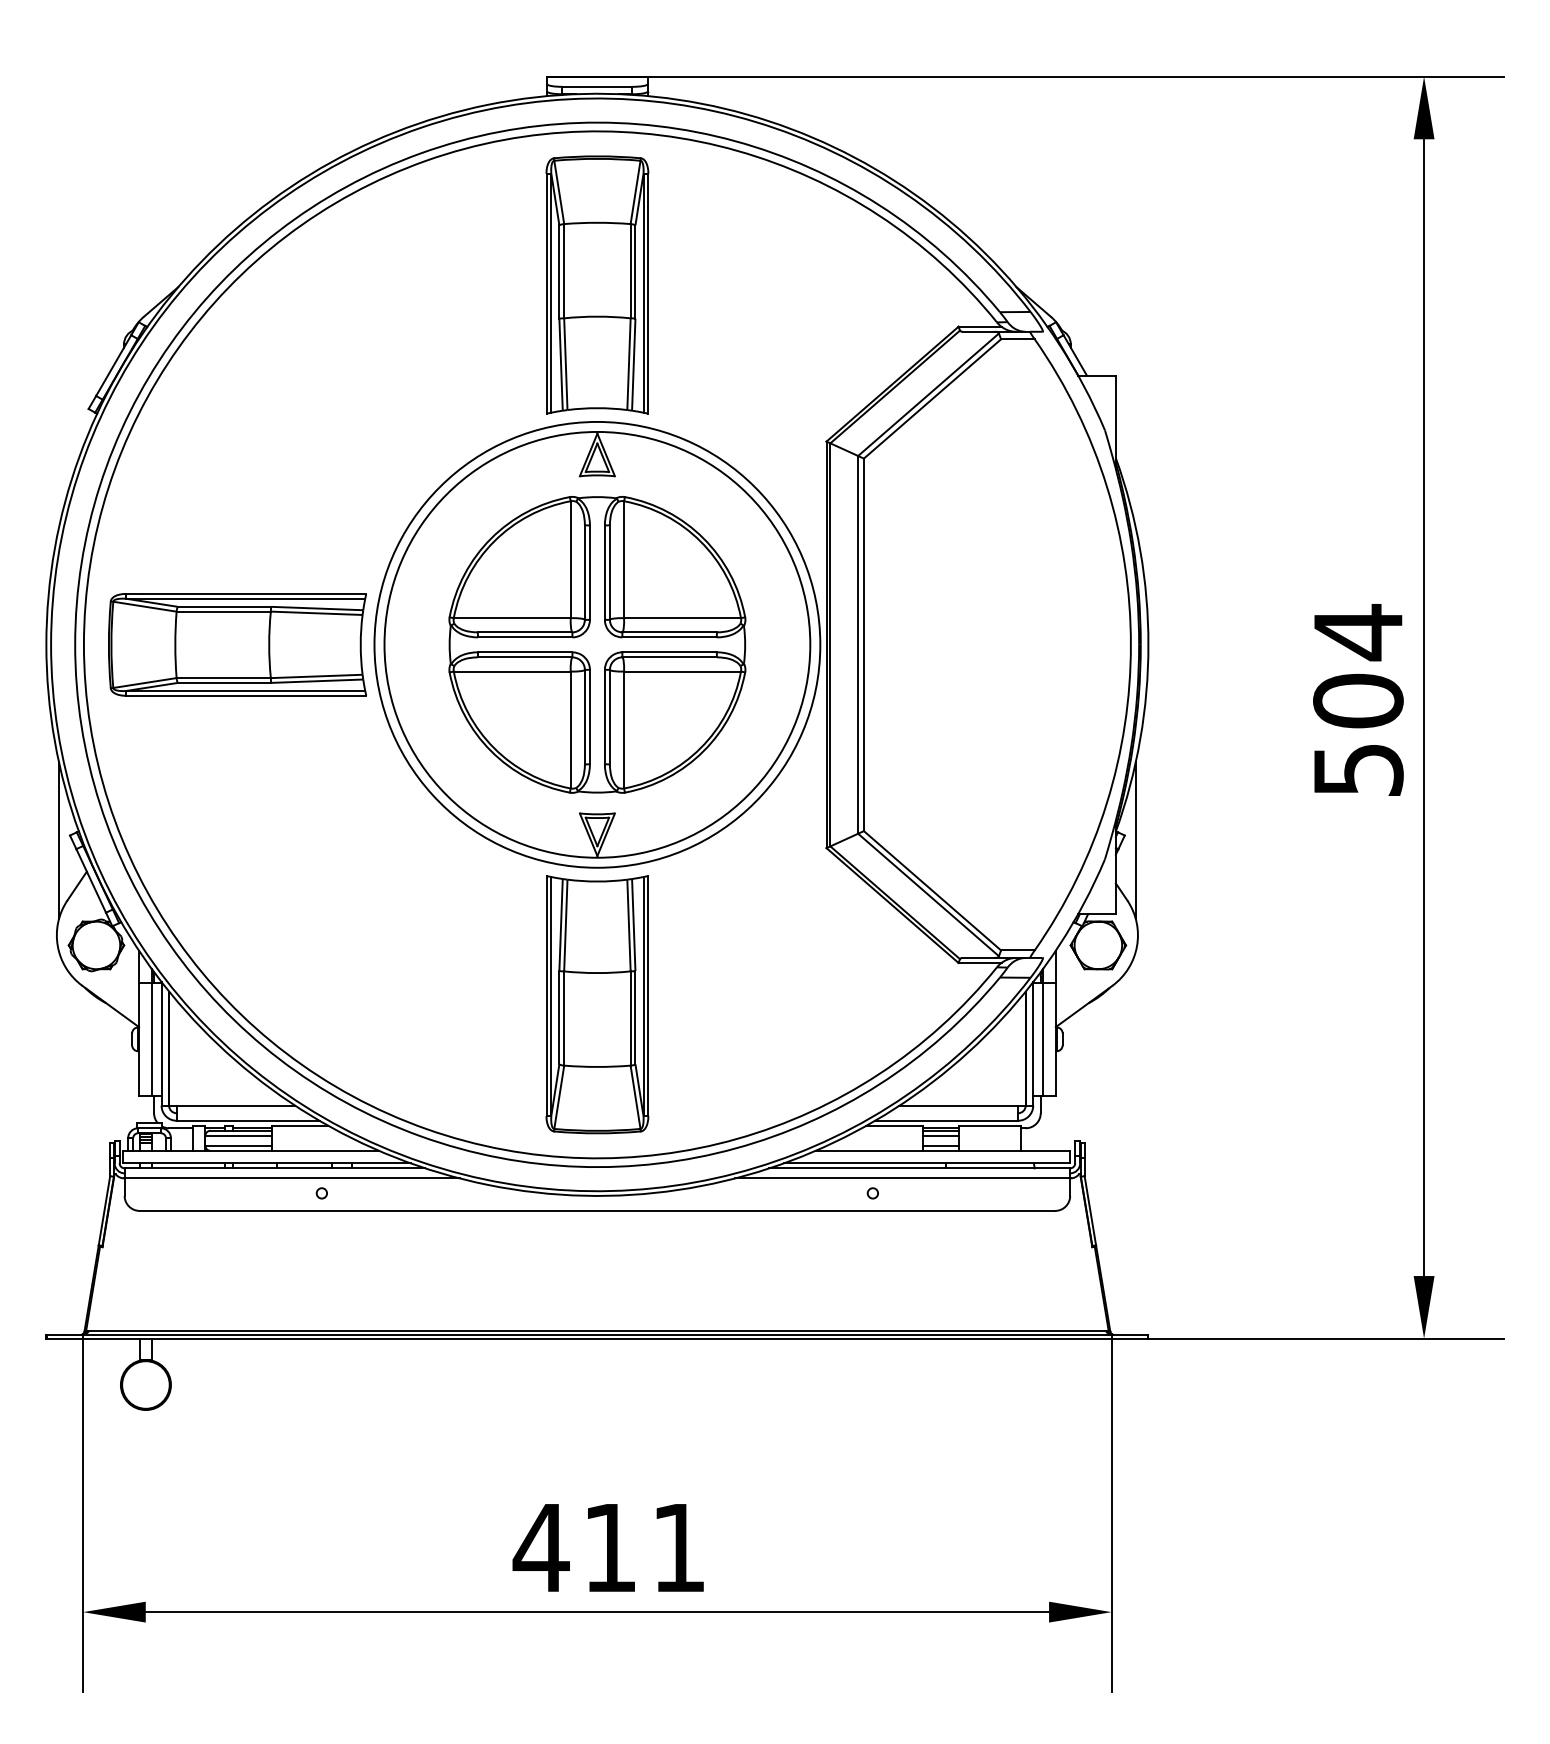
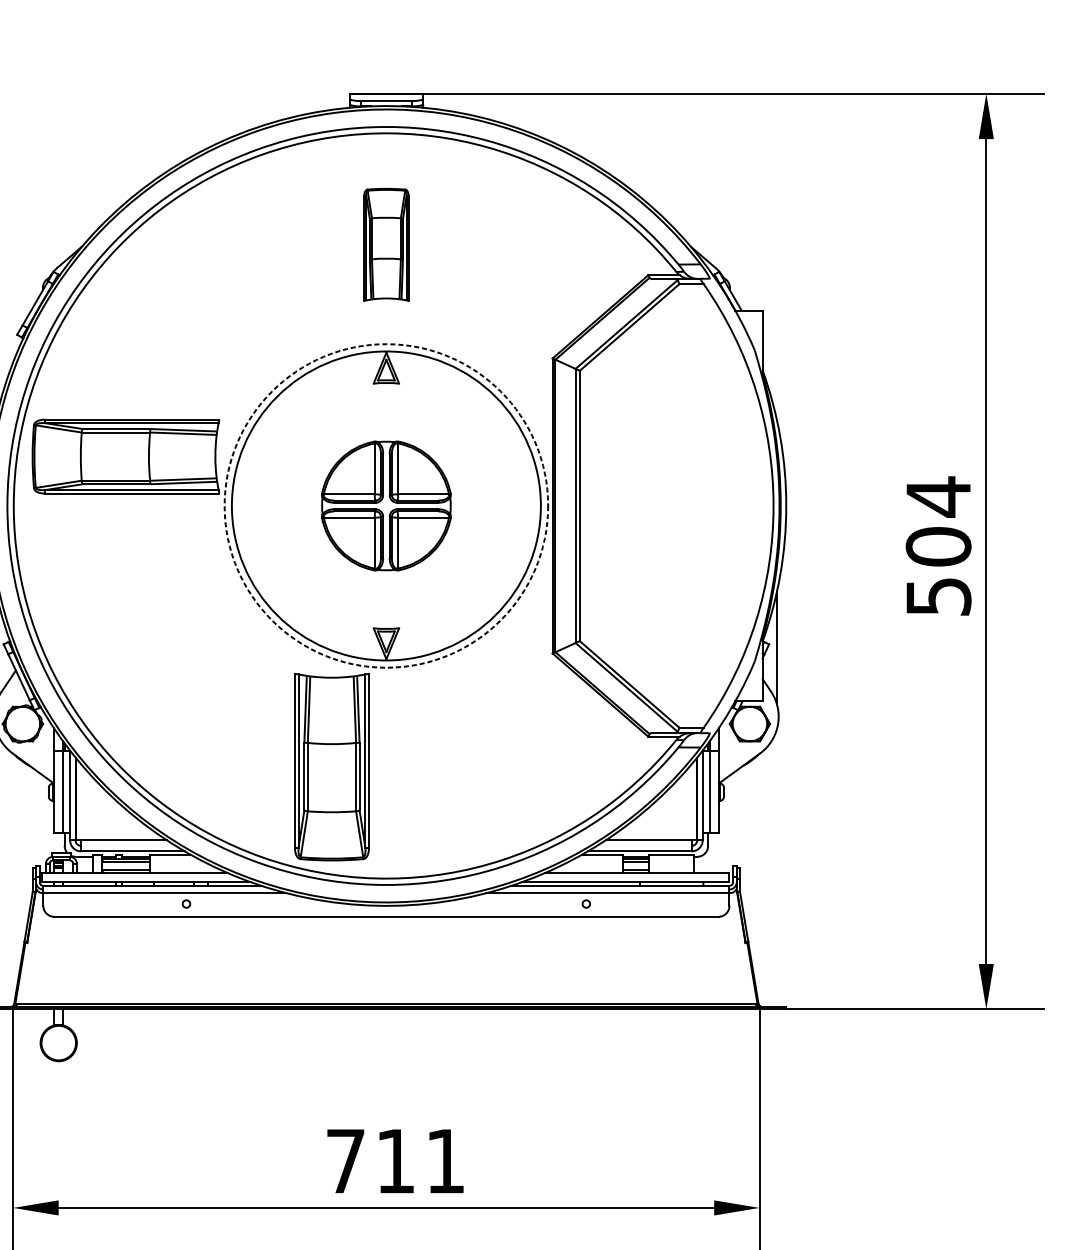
part: (597, 284) -> (386, 244), size x0.6
part: (237, 644) -> (125, 456), moved
circle: (597, 644) -> (386, 505), solid -> dashed
part: (597, 644) -> (386, 505), size x0.6
part: (597, 1004) -> (332, 766), moved
text: (540, 1547) -> (345, 1161), 411 -> 711

